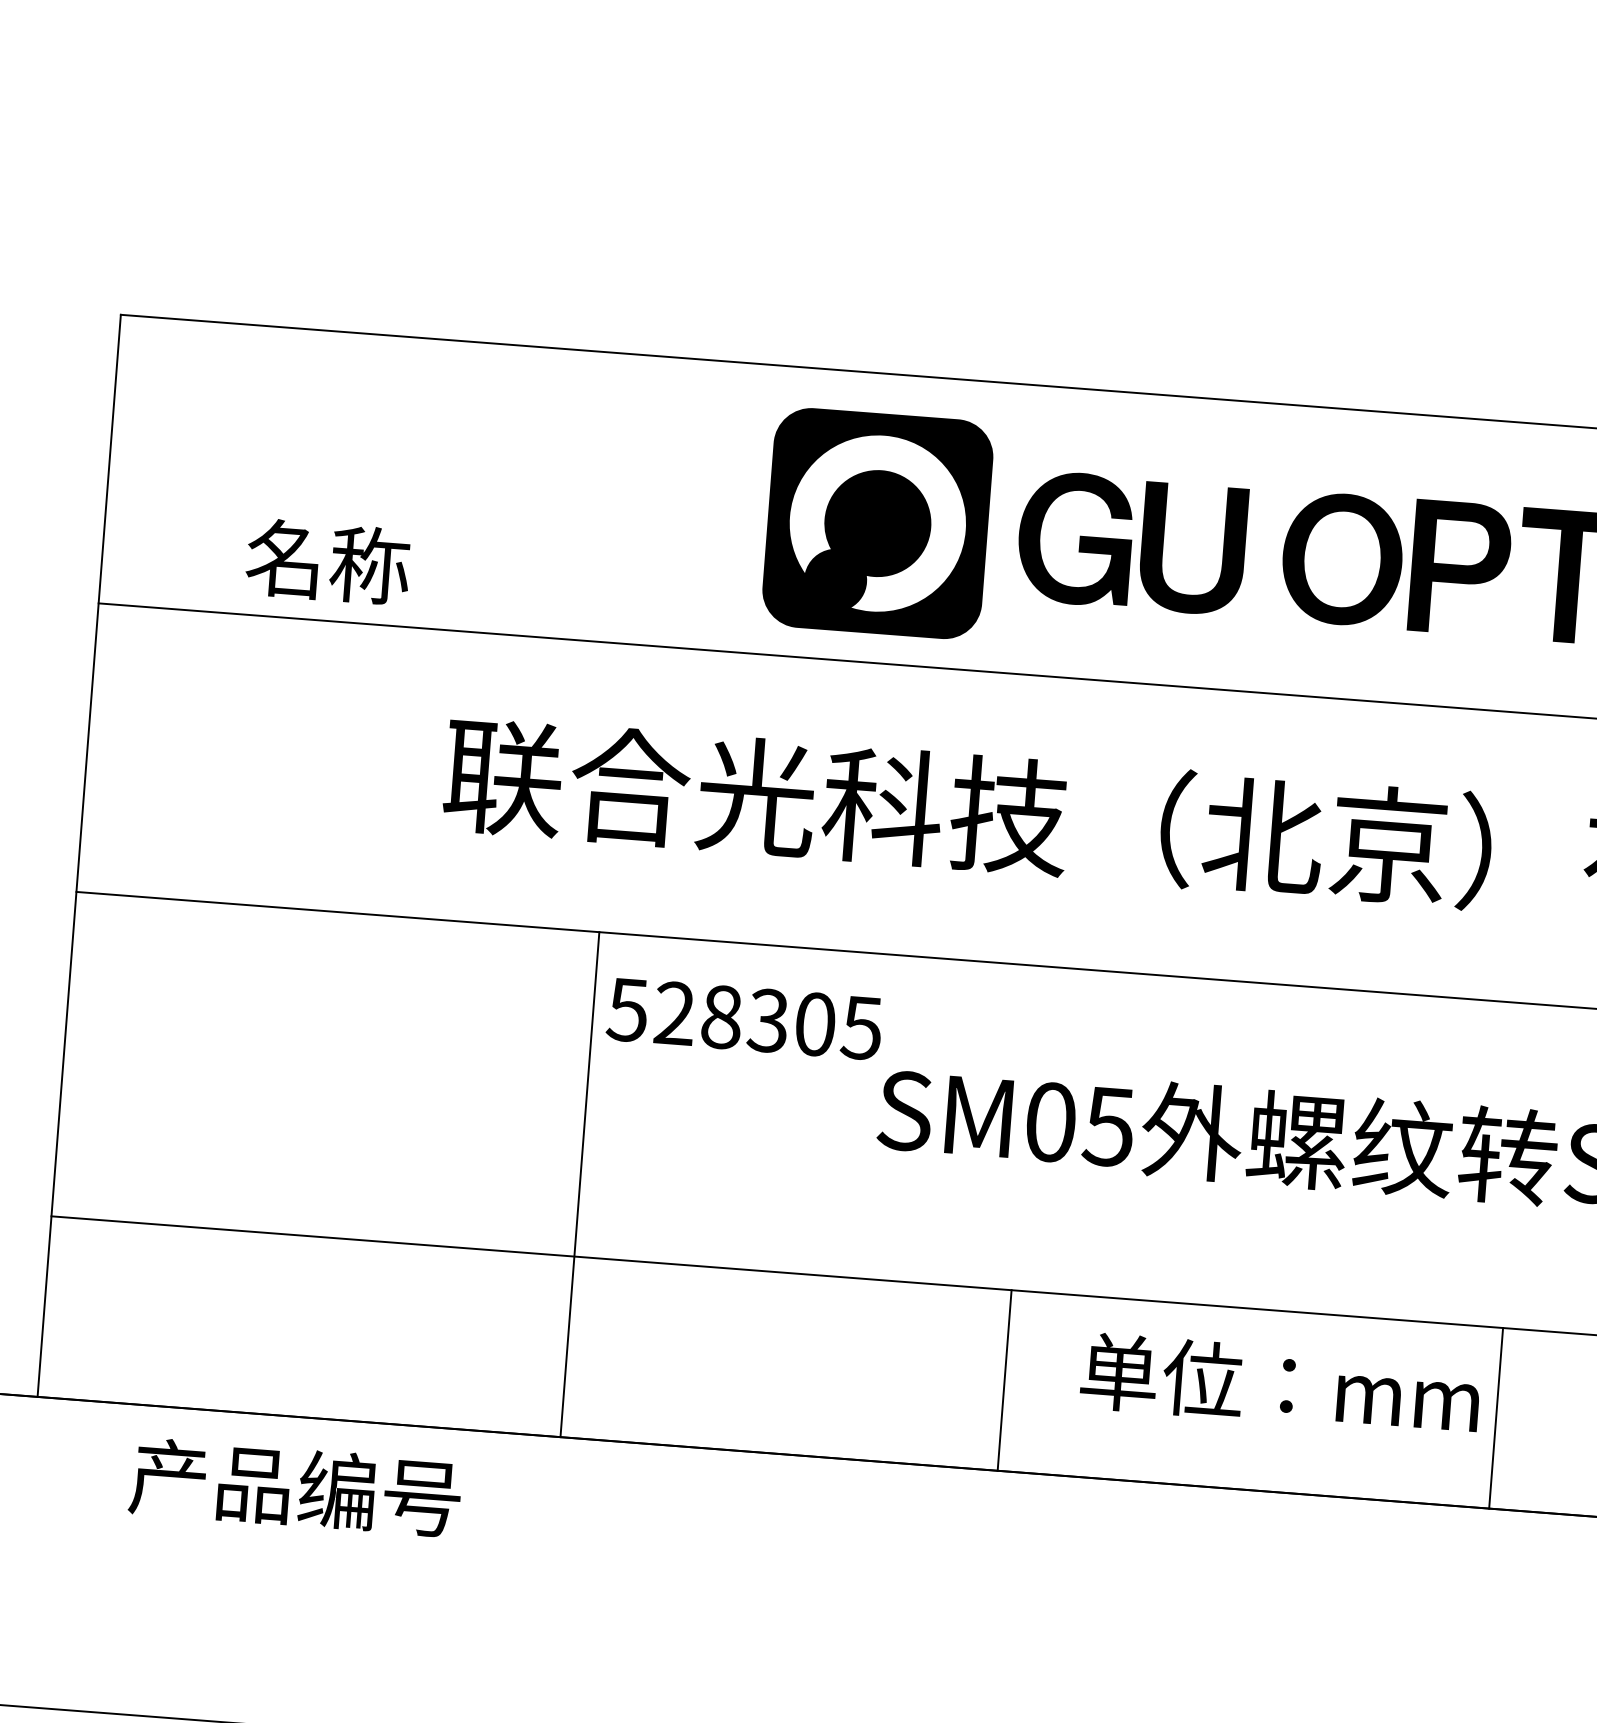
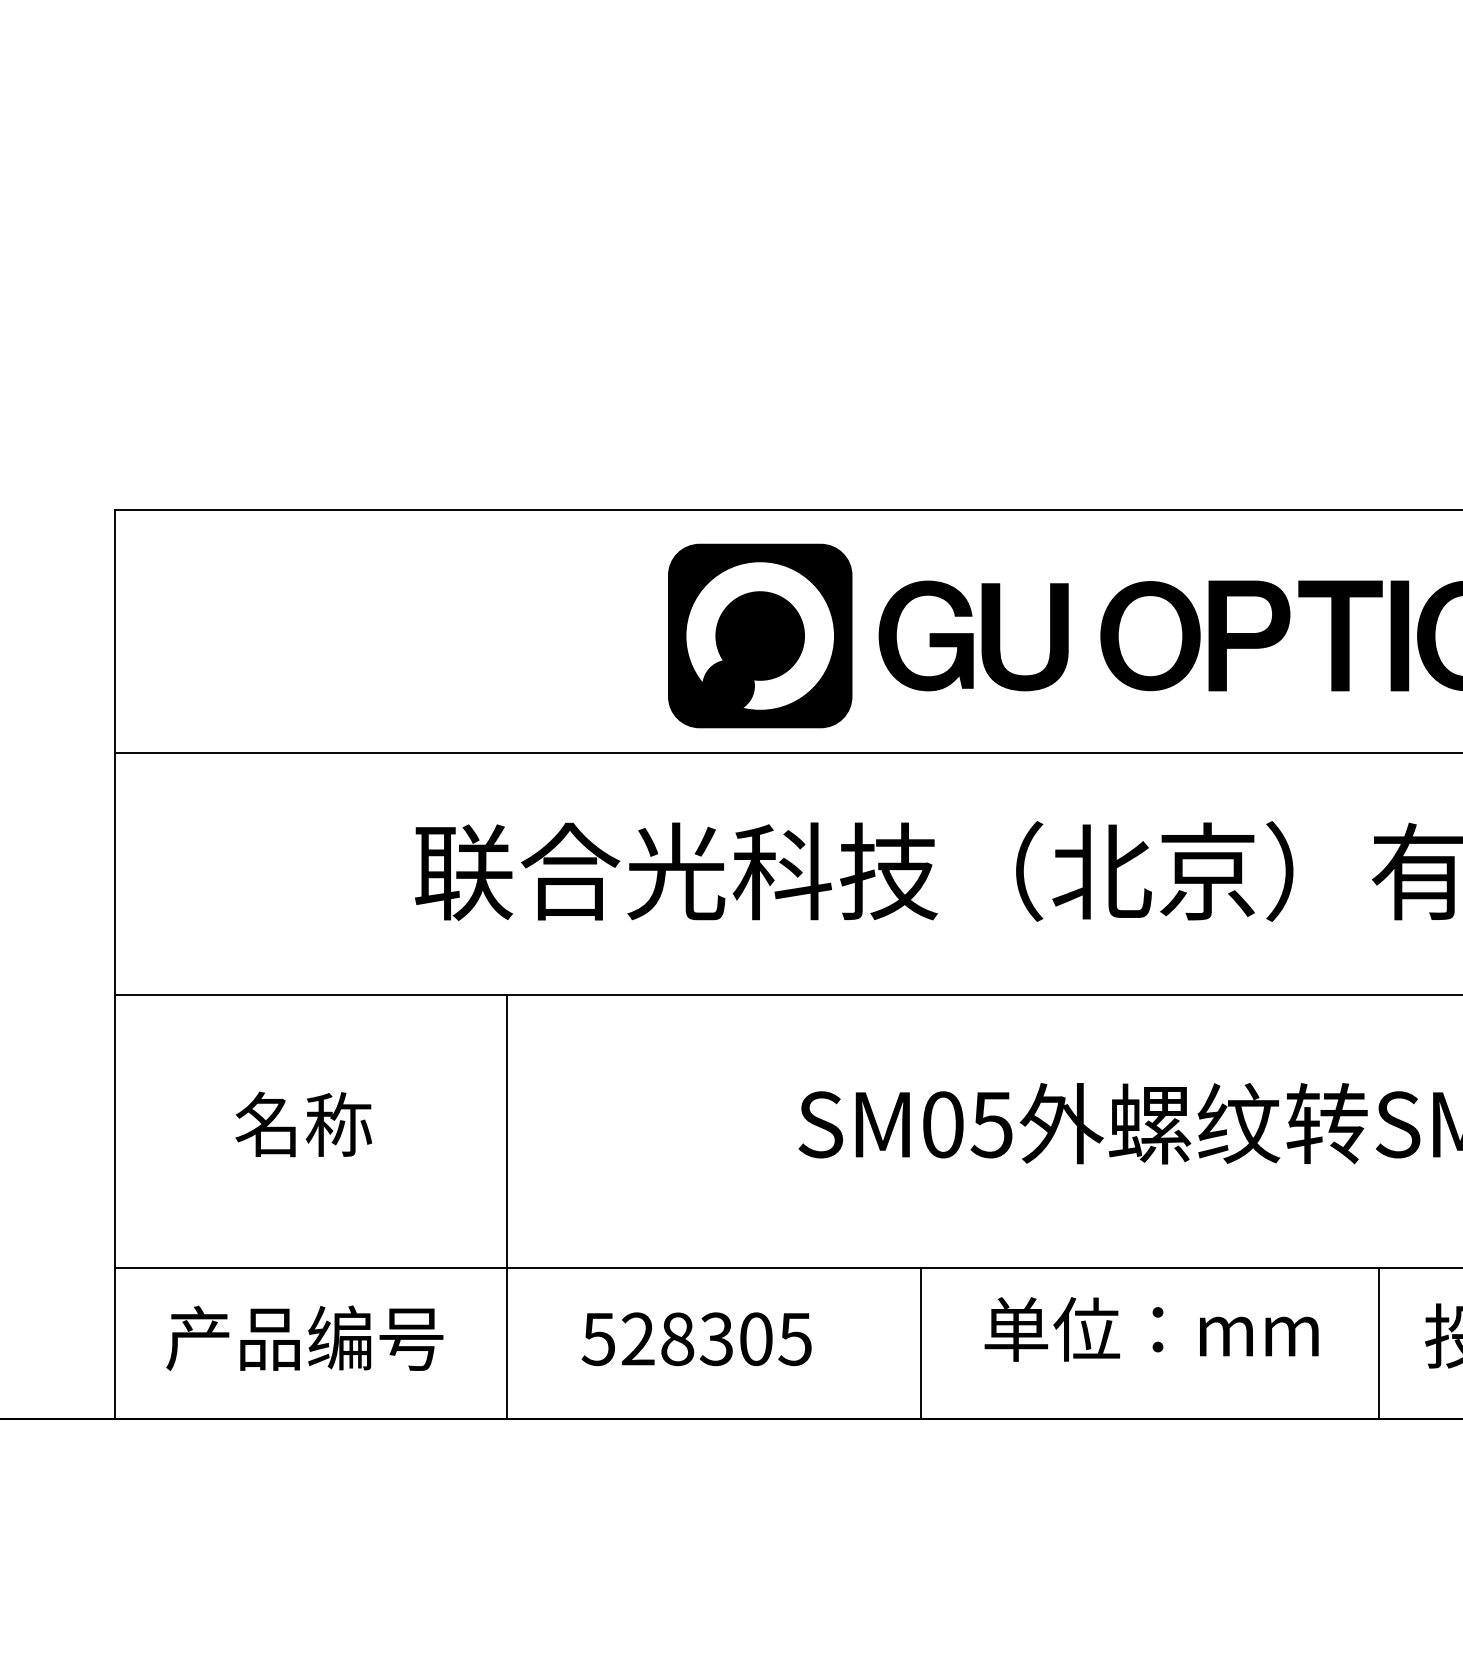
text: (327, 562) -> (303, 1124), moved
text: (744, 1019) -> (696, 1339), moved
line: (579, 1185) -> (506, 1207), moved
line: (1495, 1418) -> (1378, 1343), moved
text: (295, 1487) -> (304, 1338), moved

